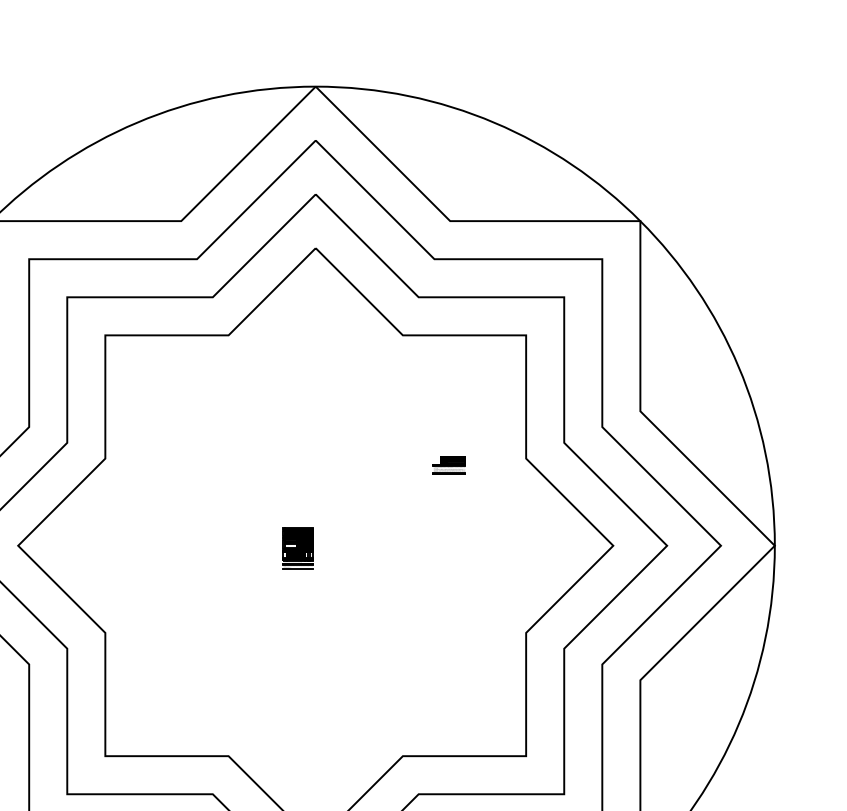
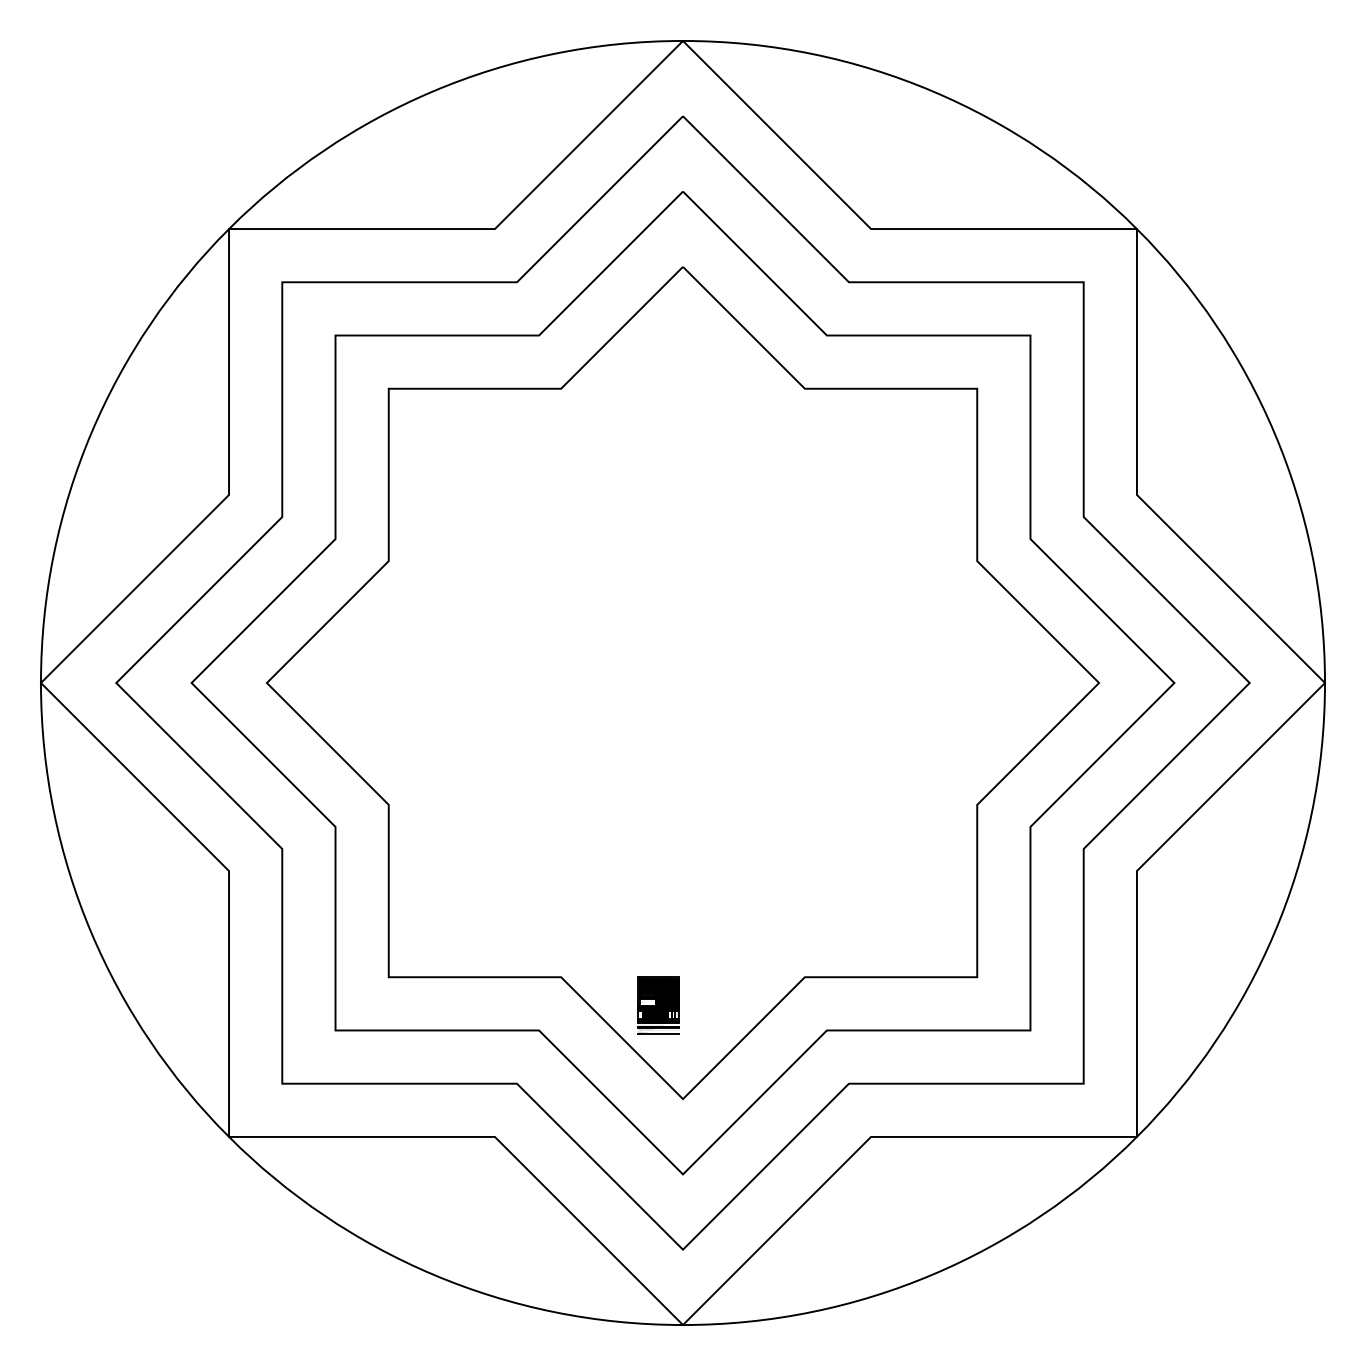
part: (449, 465) -> (869, 570), removed
part: (298, 548) -> (658, 1005), moved

